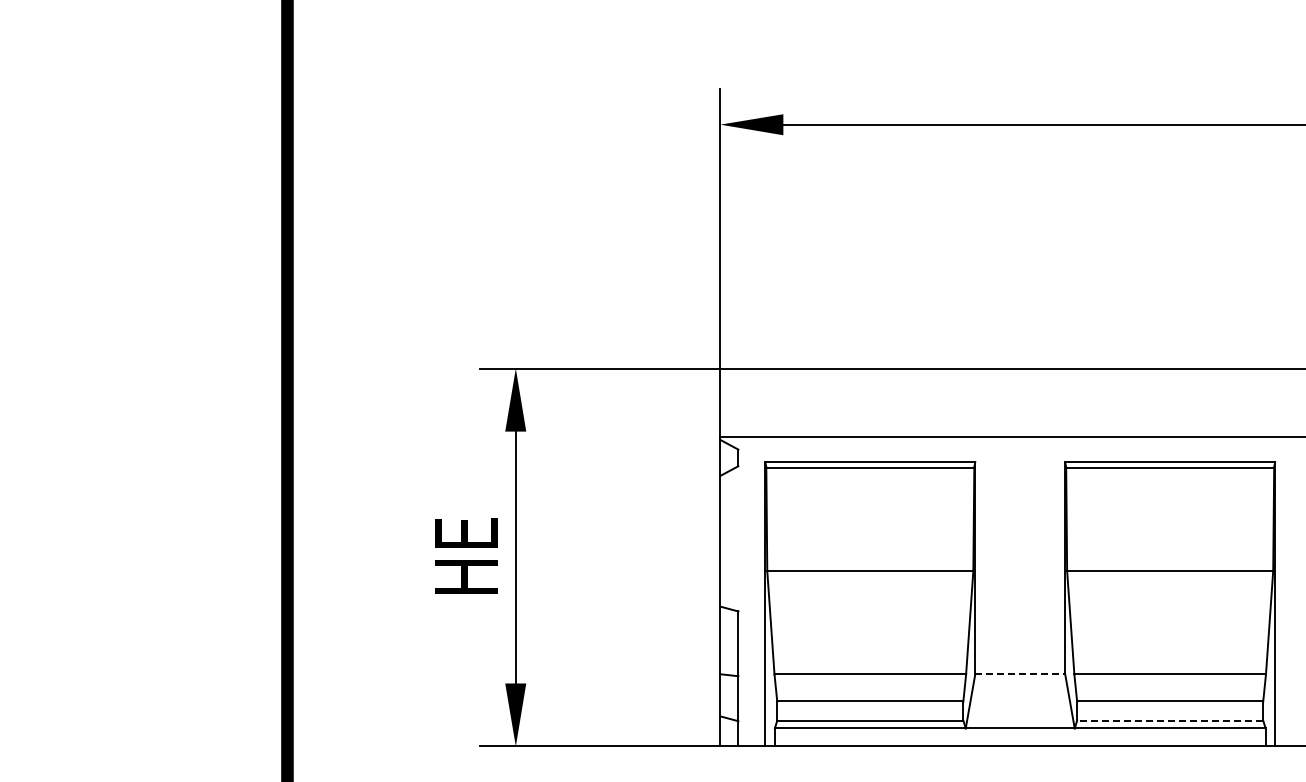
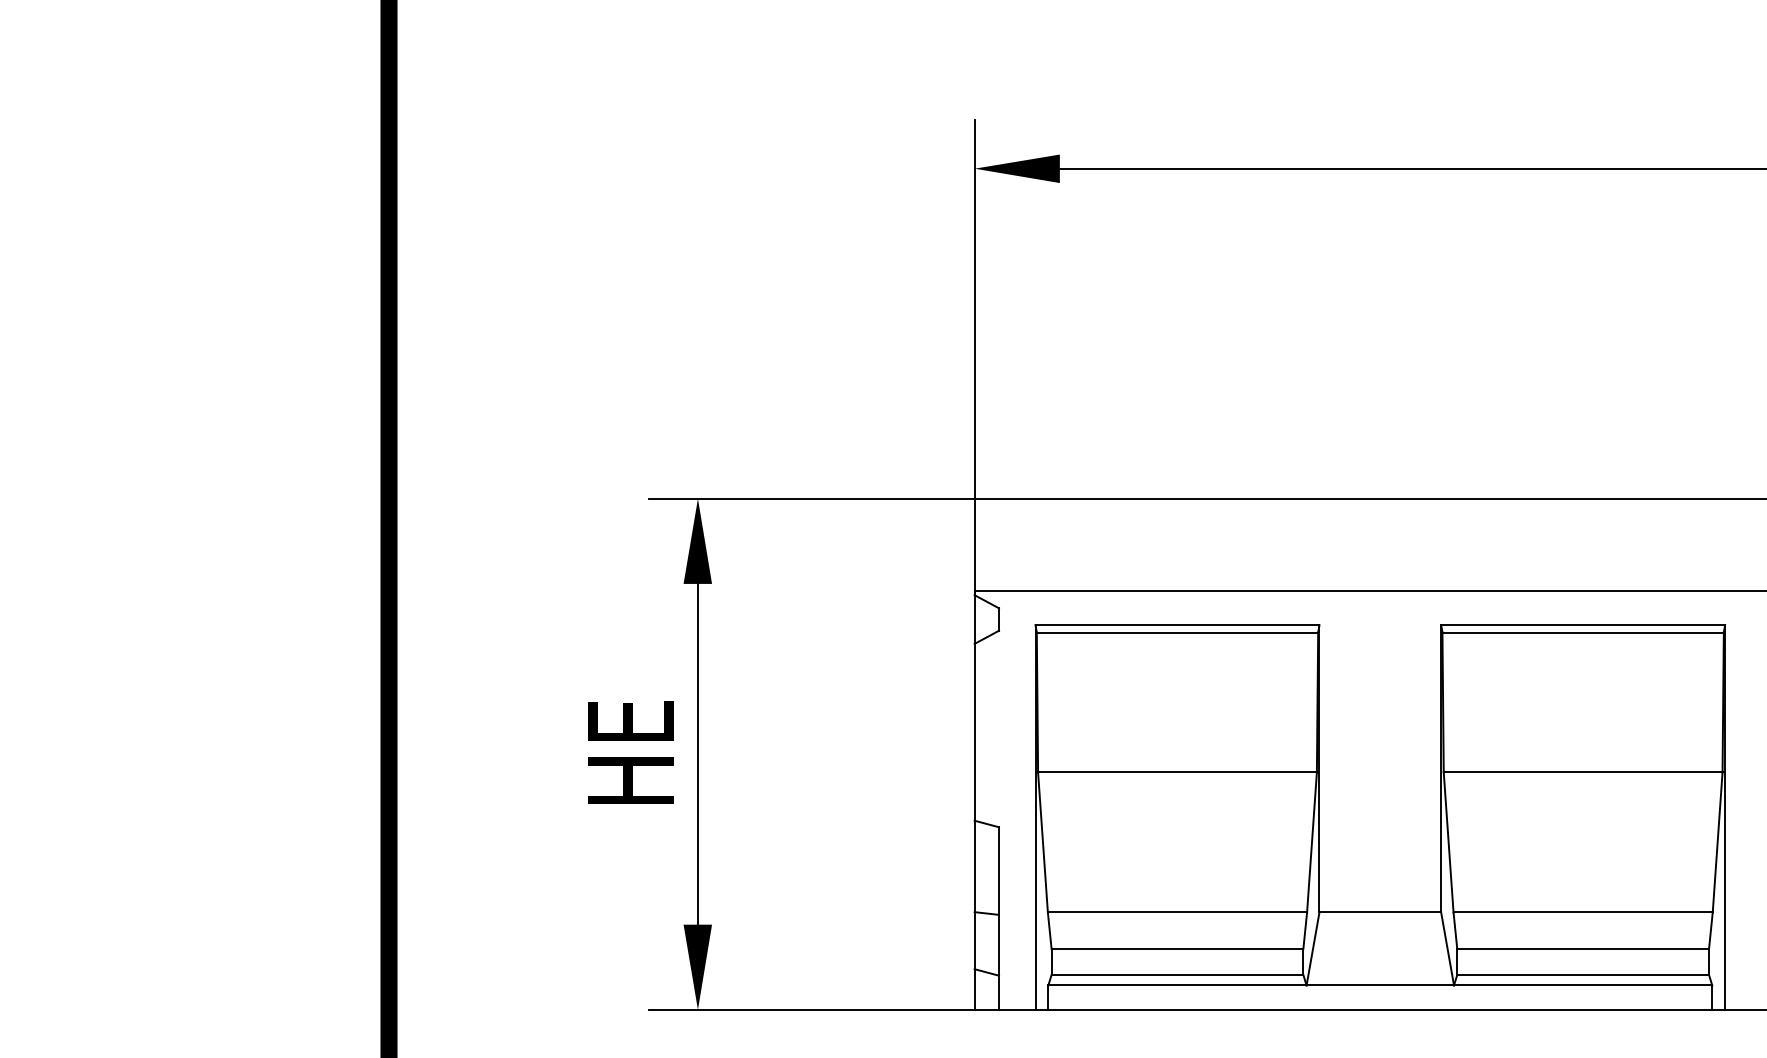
line: (1020, 674) -> (1380, 912), dashed -> solid
line: (1169, 720) -> (1582, 974), dashed -> solid

